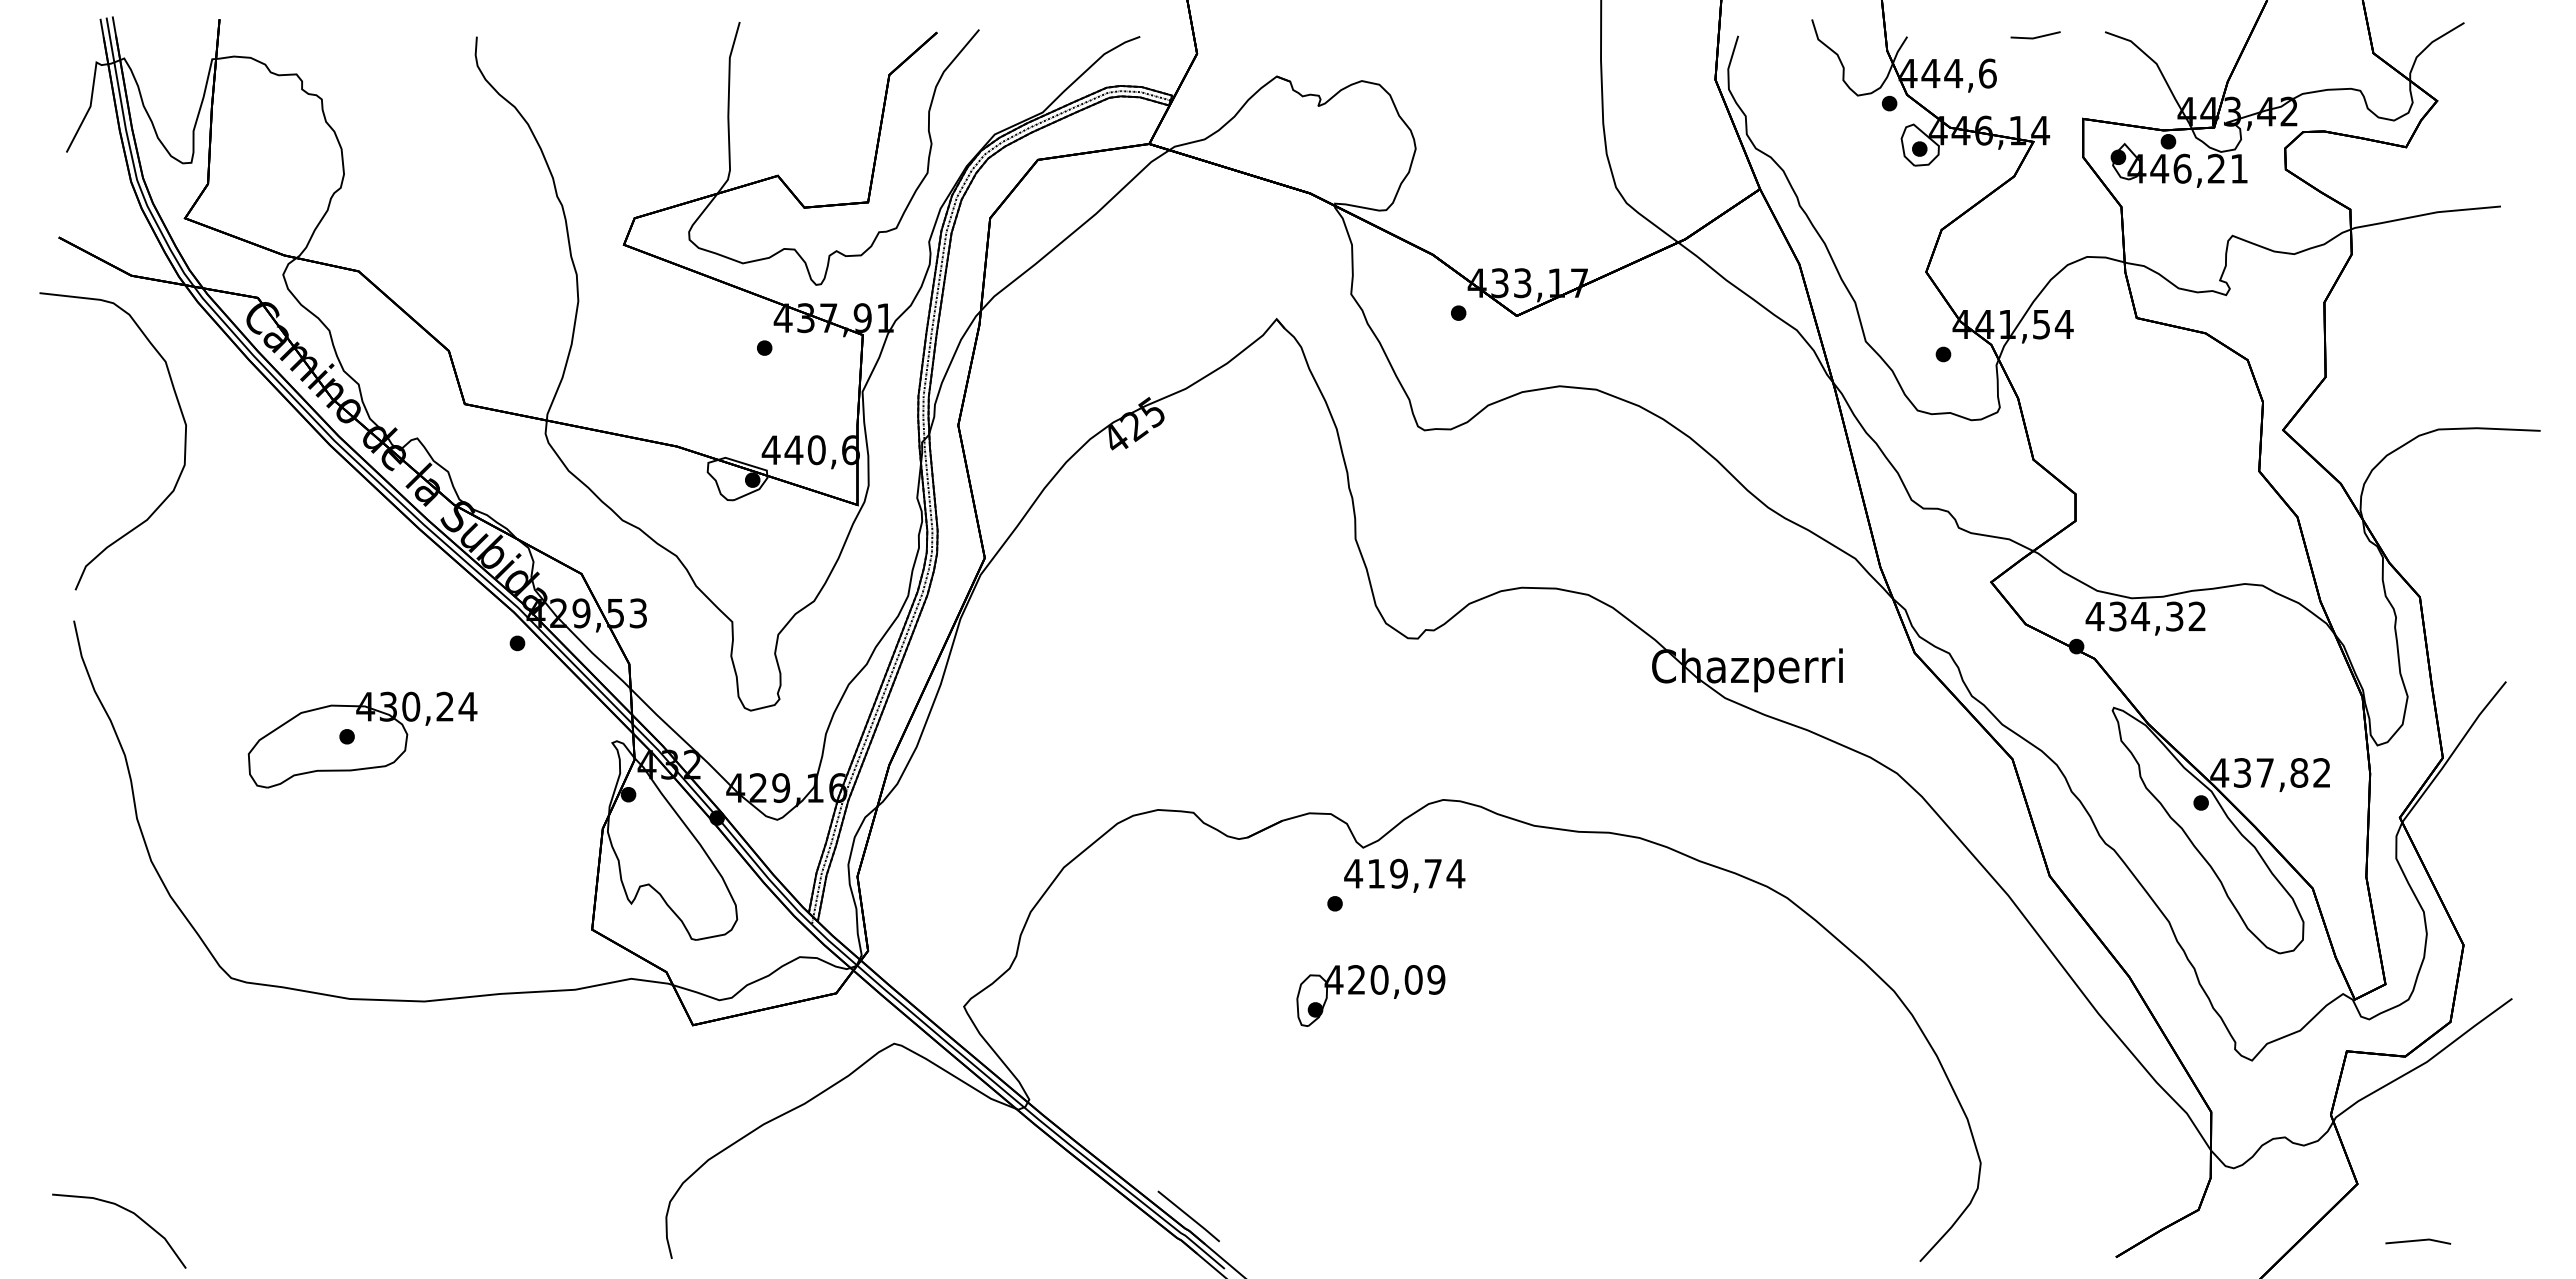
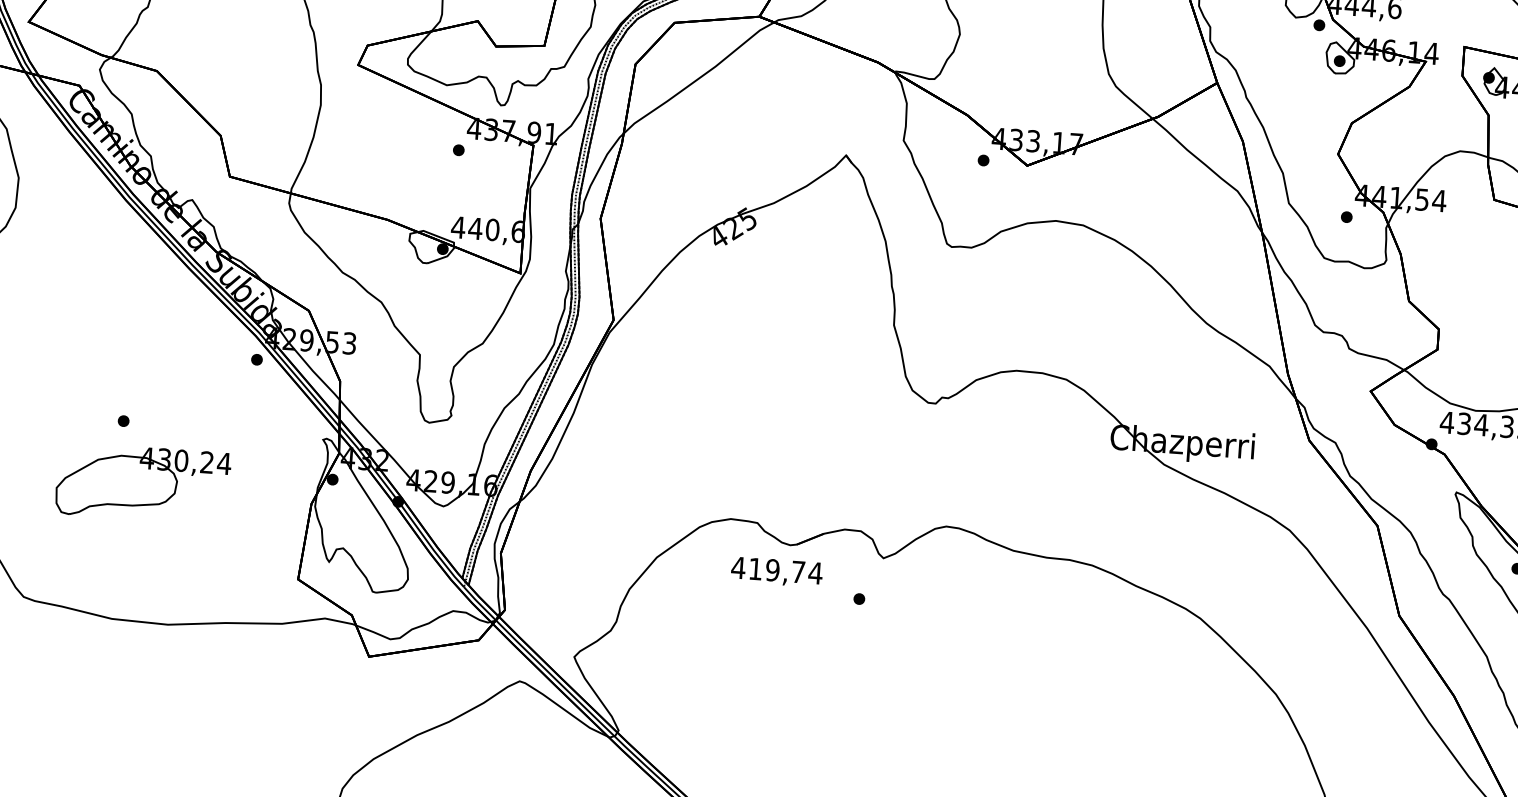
part: (362, 739) -> (143, 482), moved
text: (1404, 875) -> (776, 571), moved
part: (1370, 995) -> (881, 670), removed

